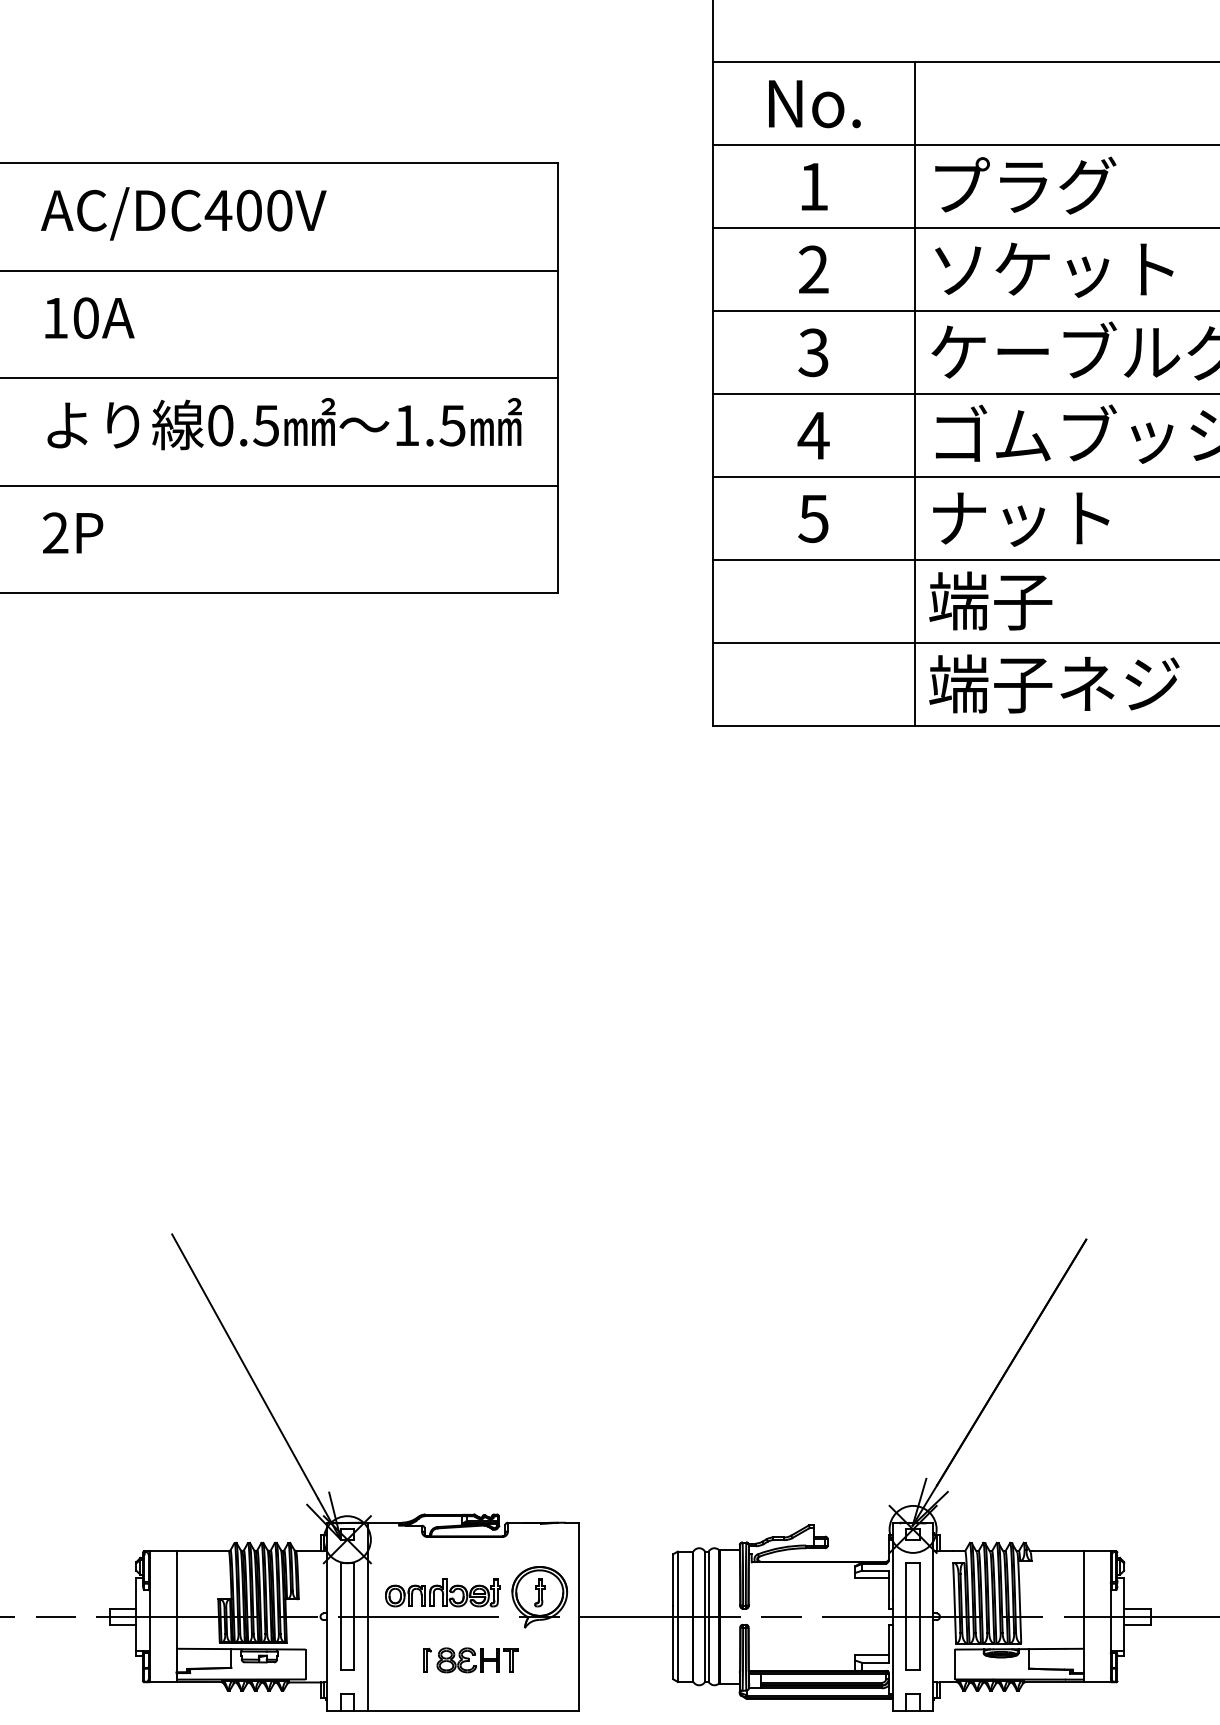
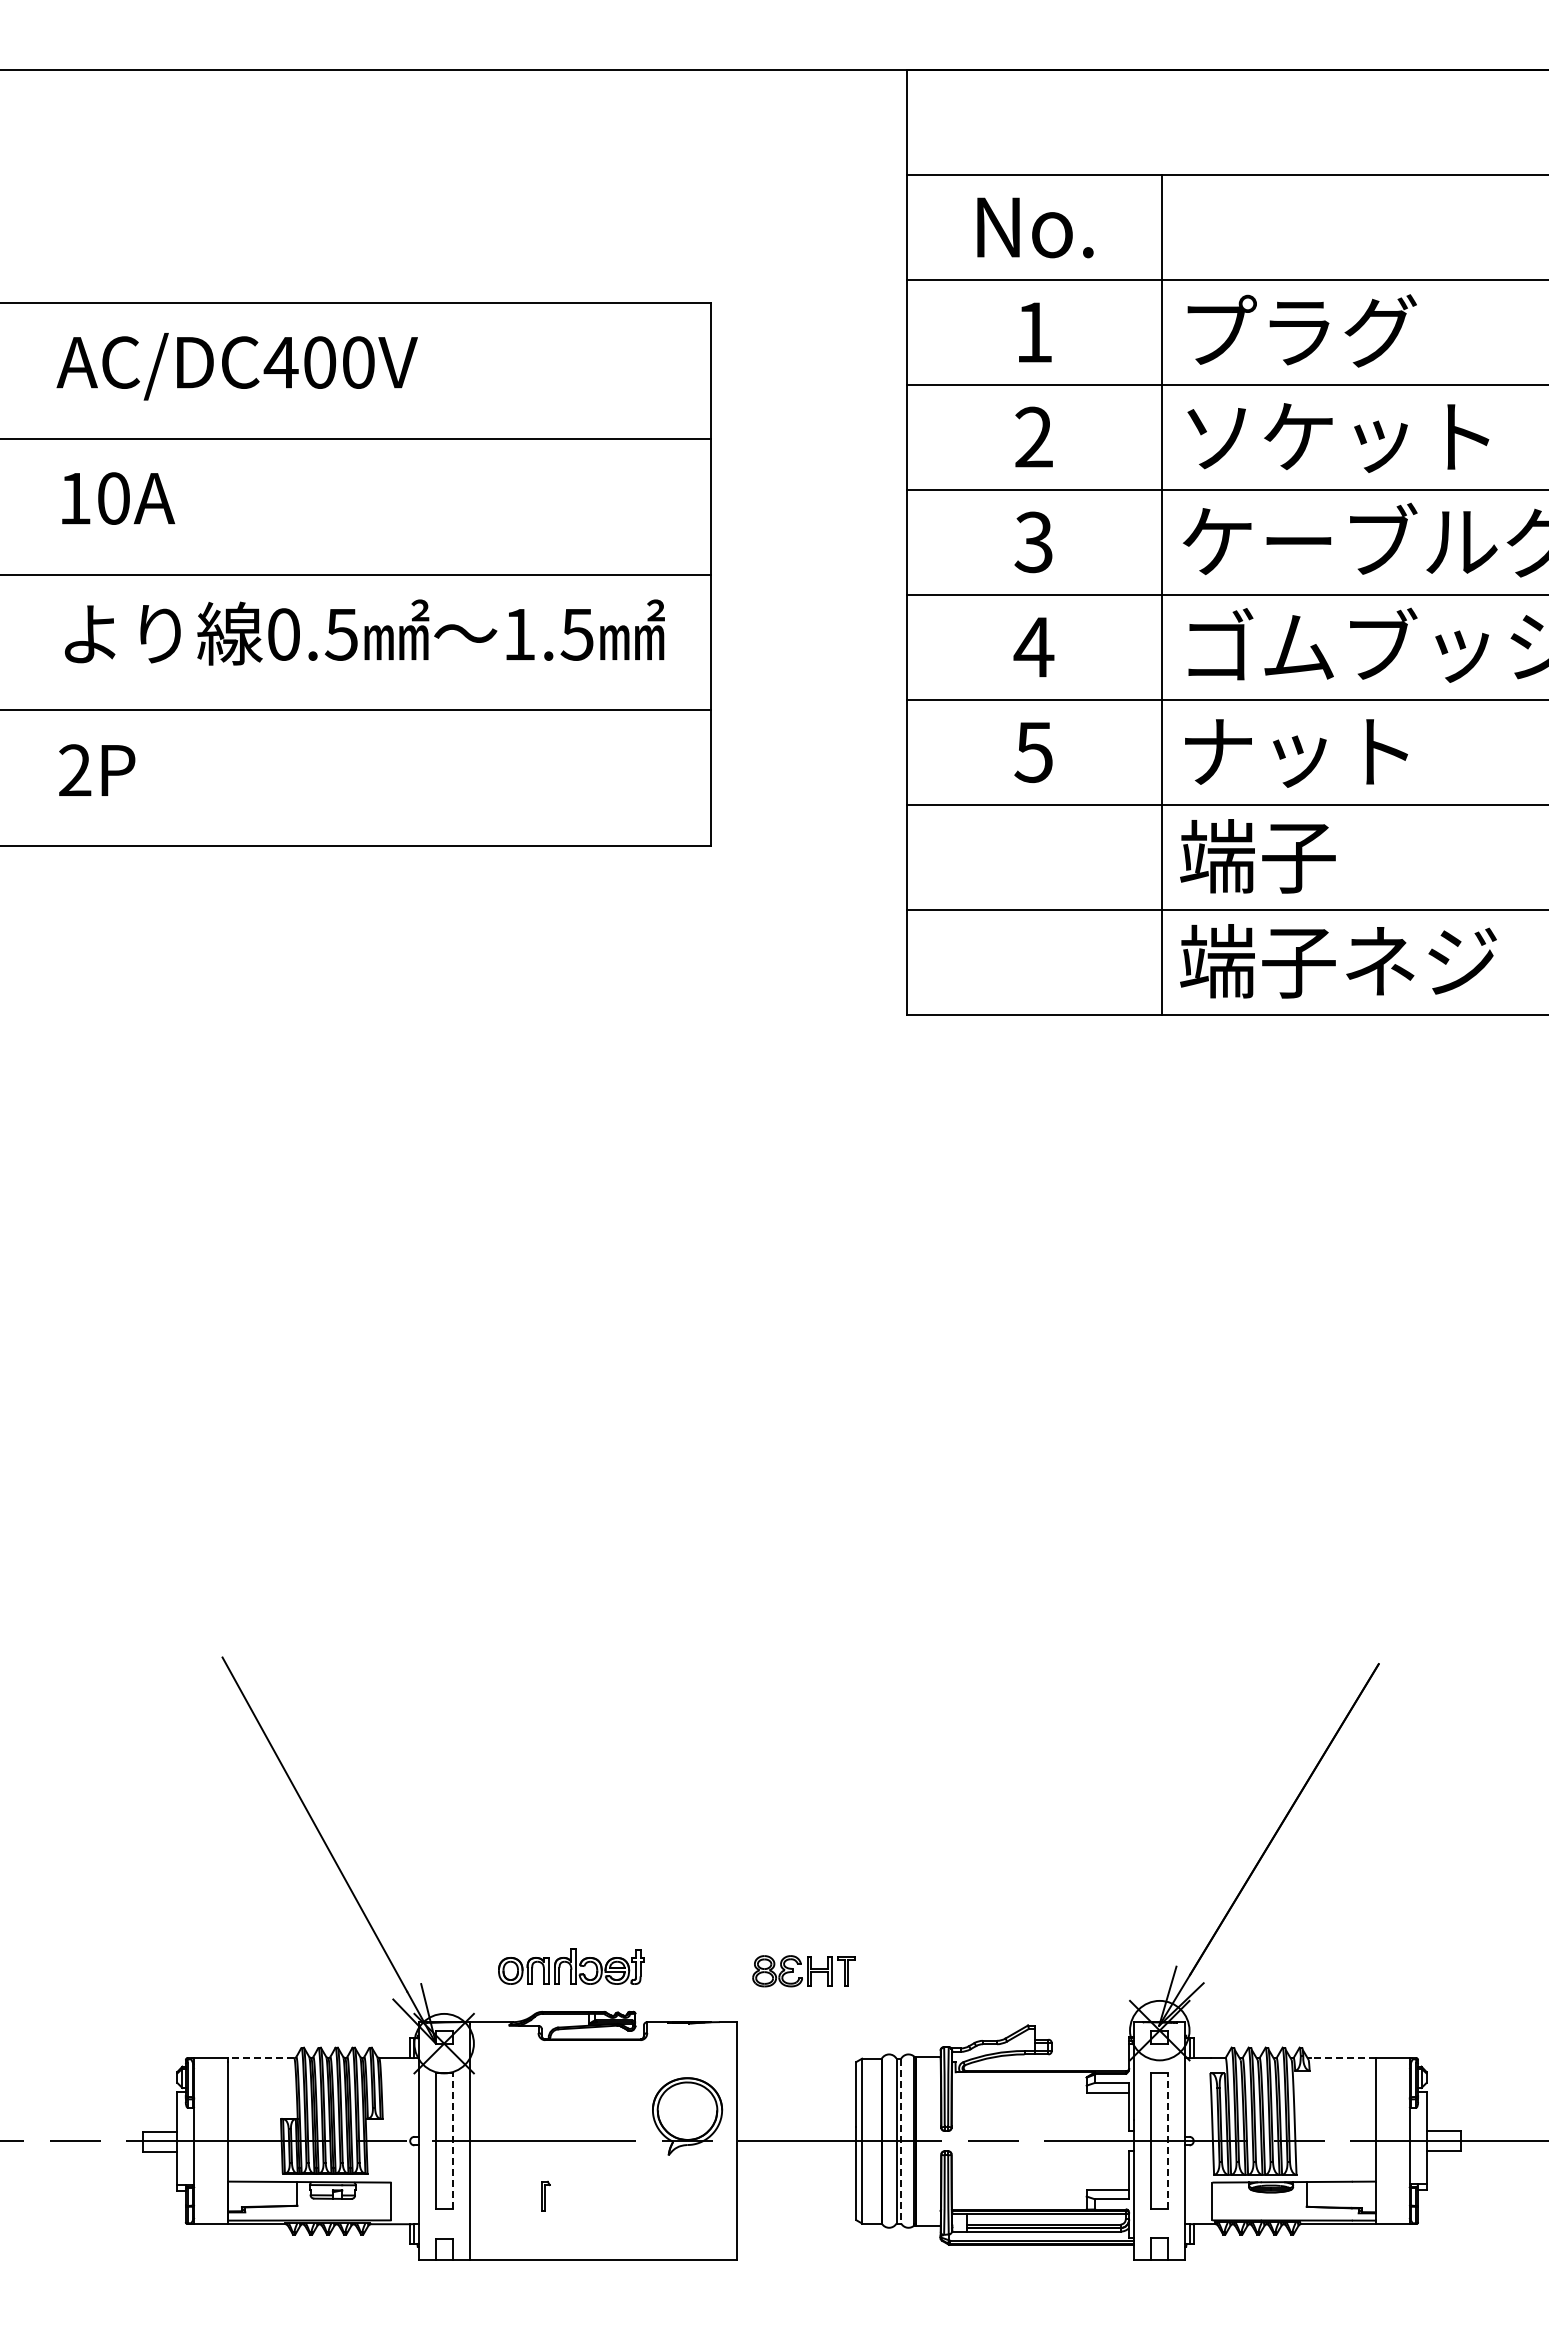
line: (202, 1551) -> (261, 2058), solid -> dashed
line: (1057, 1551) -> (1342, 2058), solid -> dashed
part: (443, 1592) -> (571, 1966), moved
part: (539, 1592) -> (687, 2110), removed
line: (353, 1617) -> (452, 2141), solid -> dashed
line: (708, 1617) -> (901, 2141), solid -> dashed
line: (920, 1617) -> (1168, 2141), solid -> dashed
part: (477, 1660) -> (803, 1971), moved

